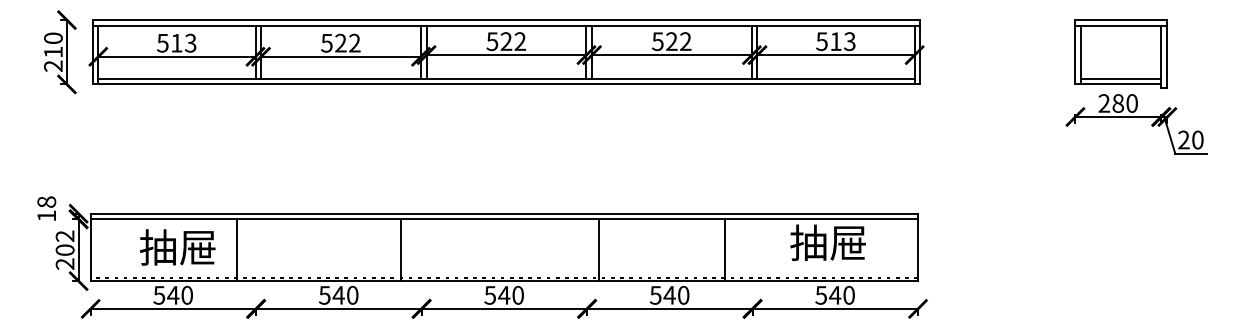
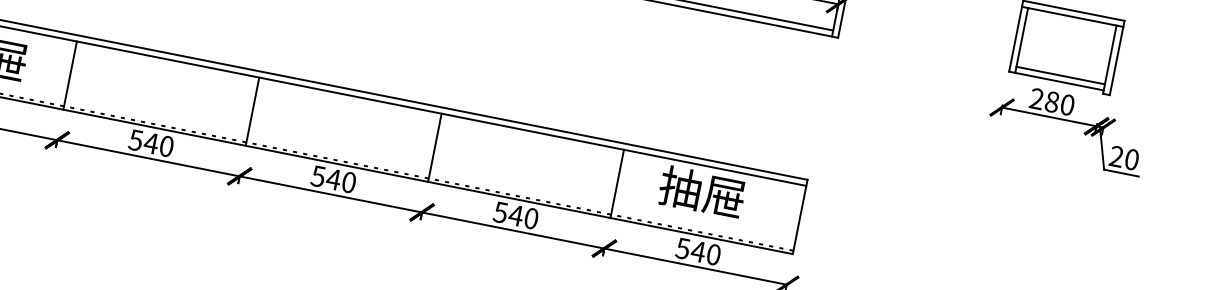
line: (237, 250) -> (70, 75), moved
line: (400, 250) -> (252, 111), moved
line: (599, 250) -> (435, 148), moved
line: (724, 250) -> (617, 184), moved

